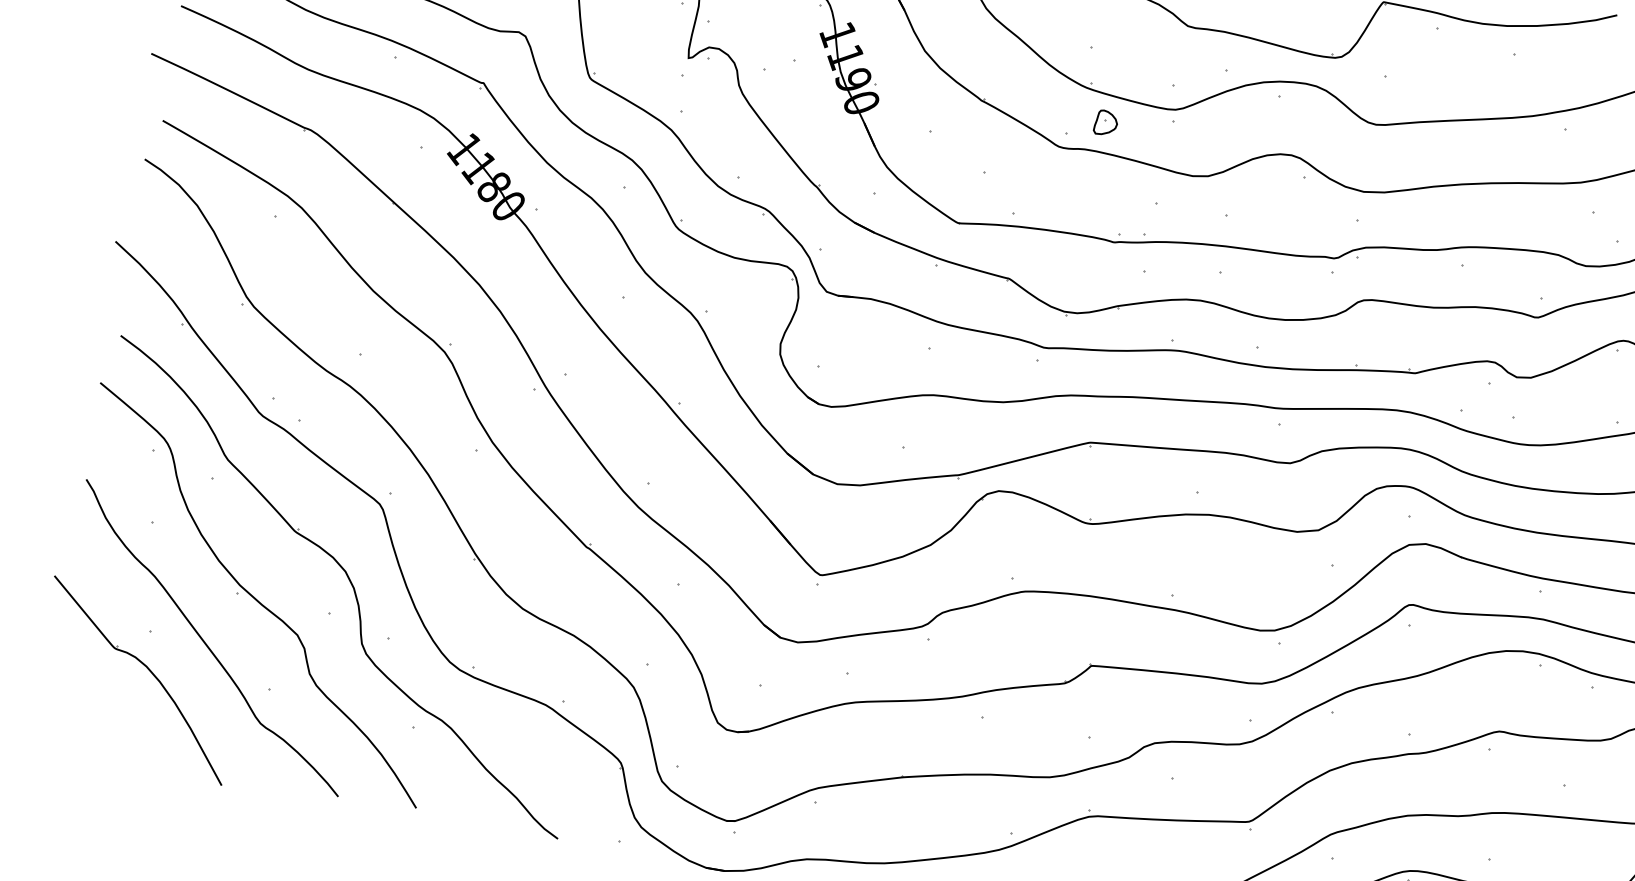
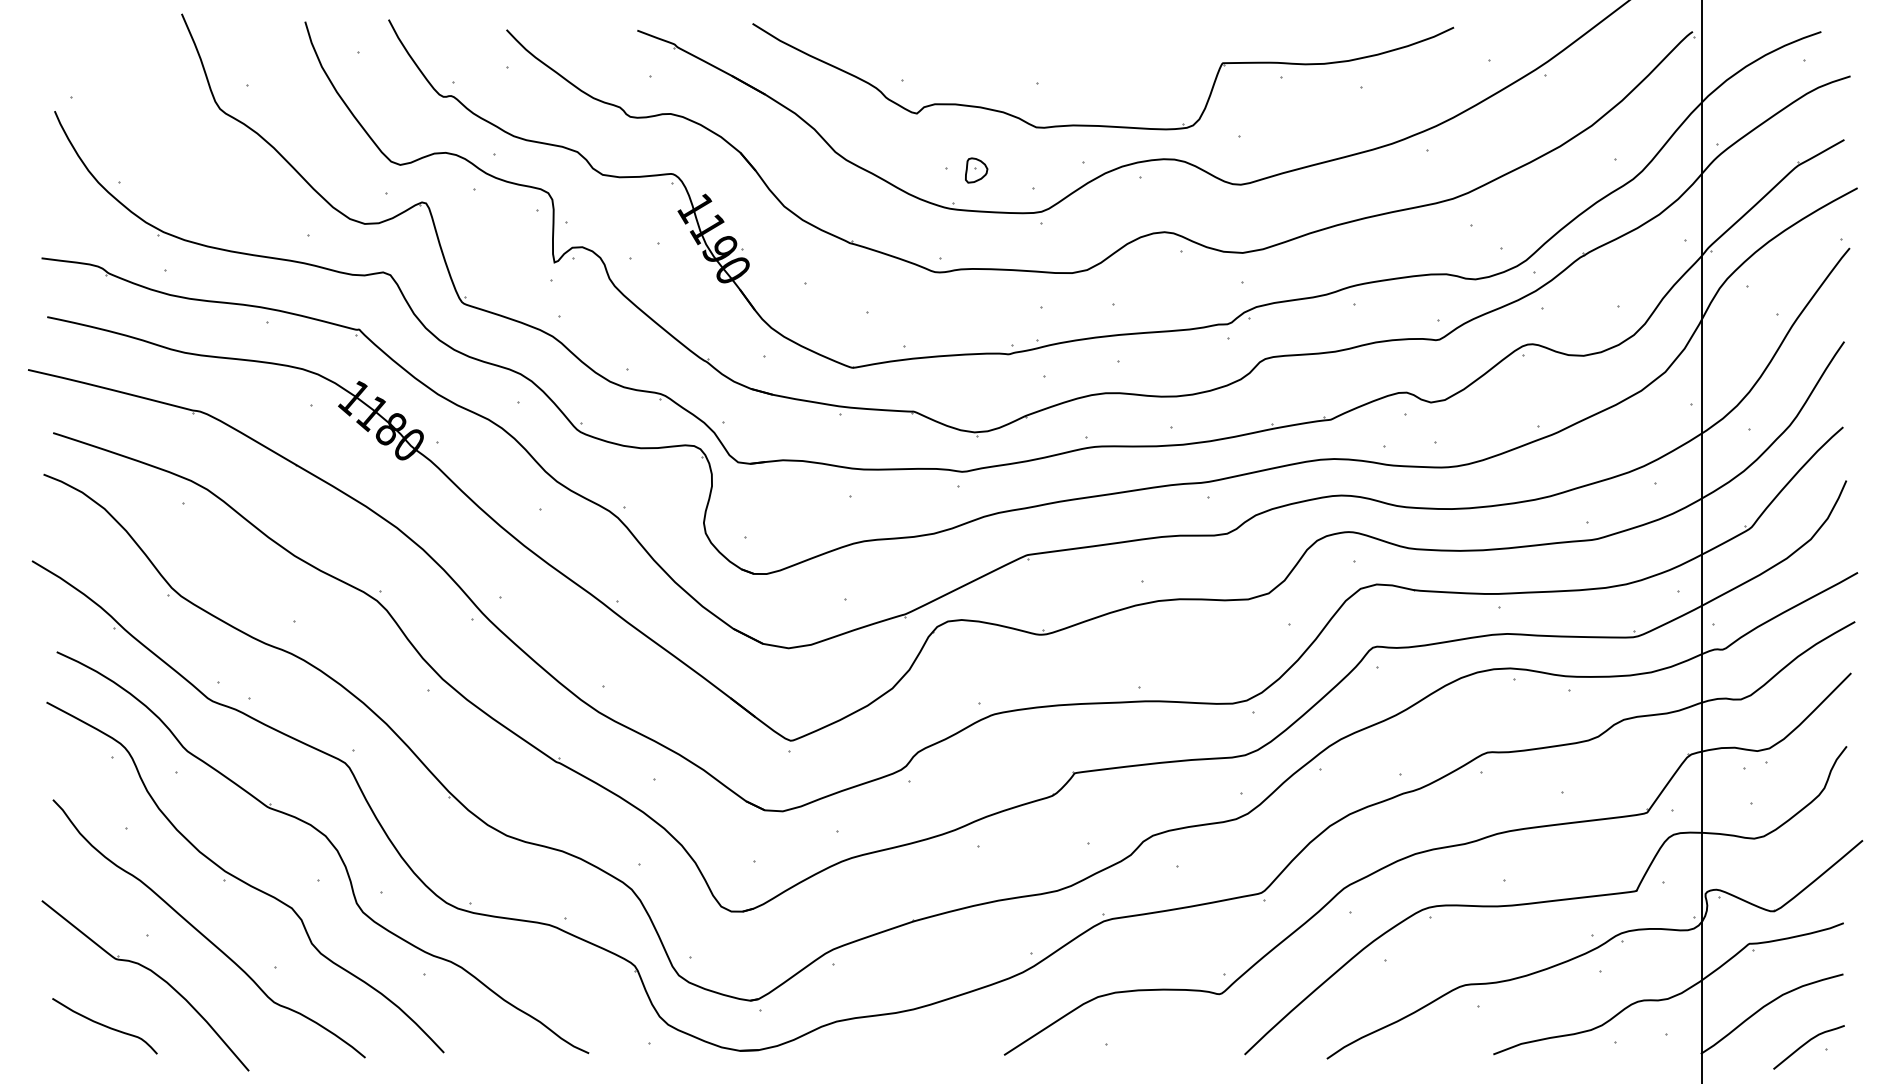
part: (1106, 123) -> (976, 170), moved
curve: (89, 711) -> (104, 1026), added

